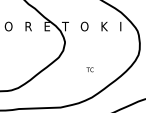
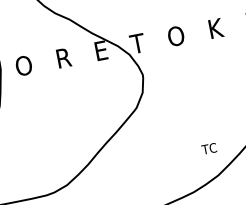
text: (89, 69) -> (207, 148), moved

